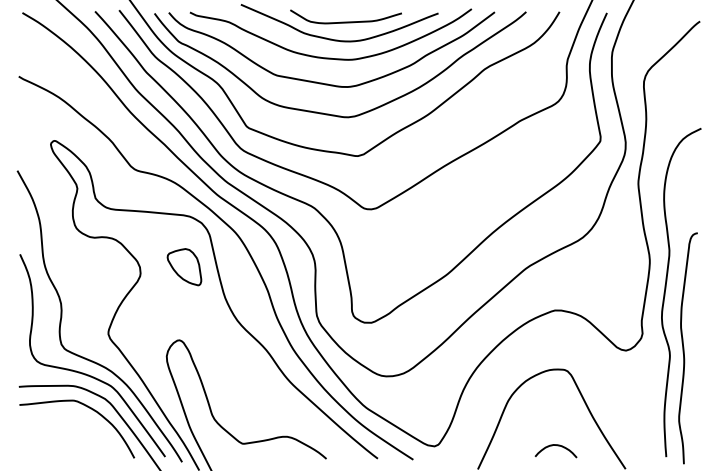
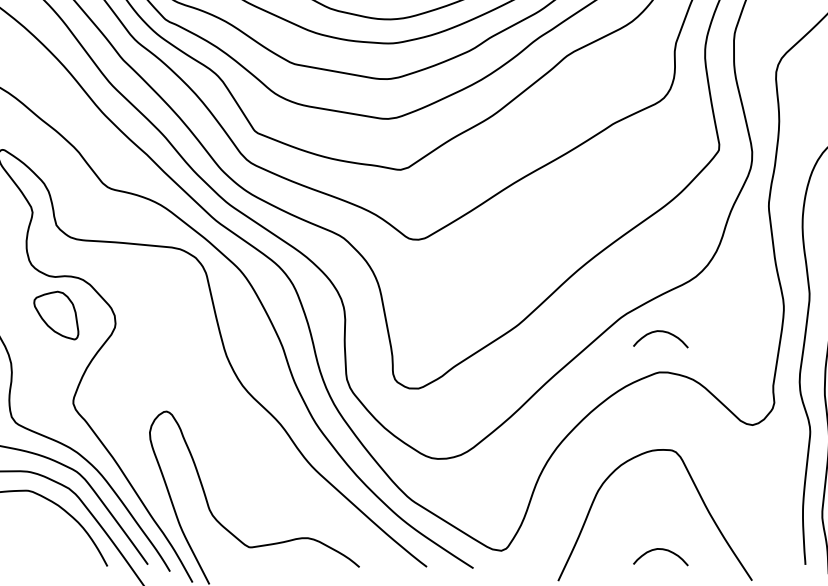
part: (184, 267) -> (56, 316), moved
curve: (557, 280) -> (662, 333), added

